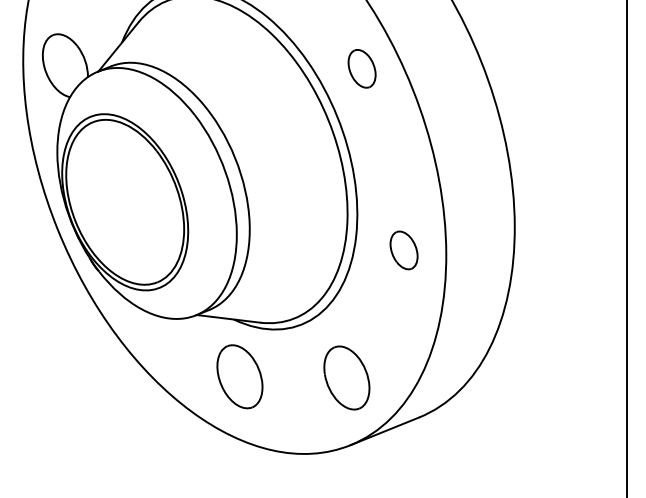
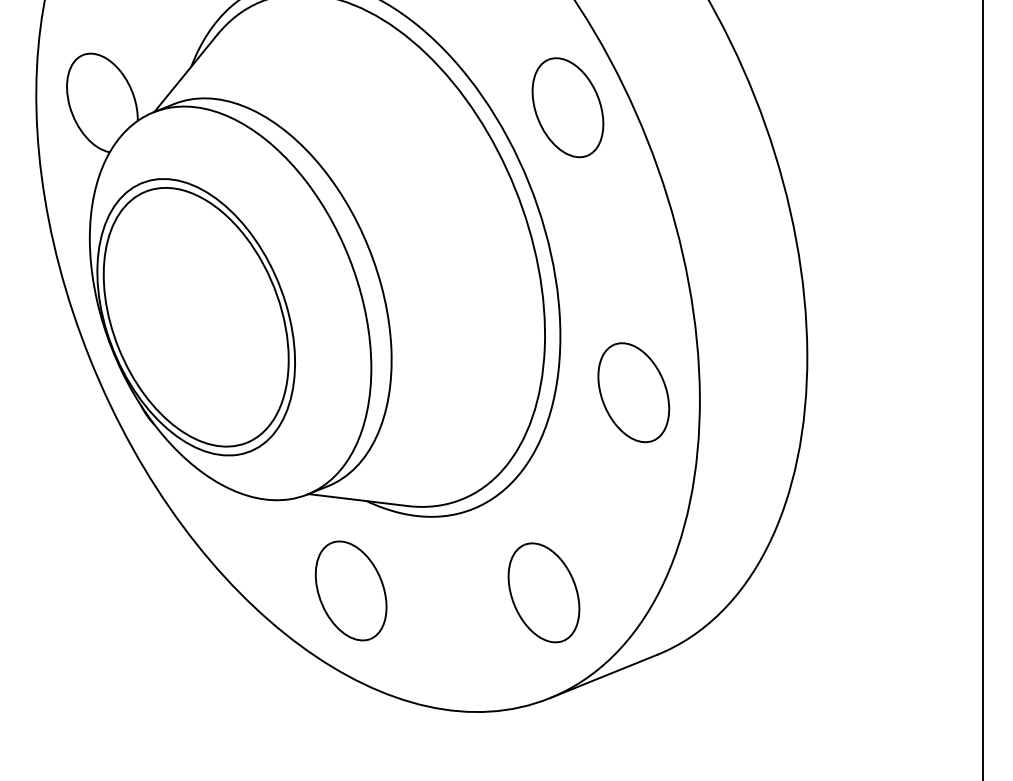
part: (361, 68) -> (566, 107), size x1.67
part: (403, 250) -> (632, 392), size x1.67
part: (239, 376) -> (350, 590), moved

